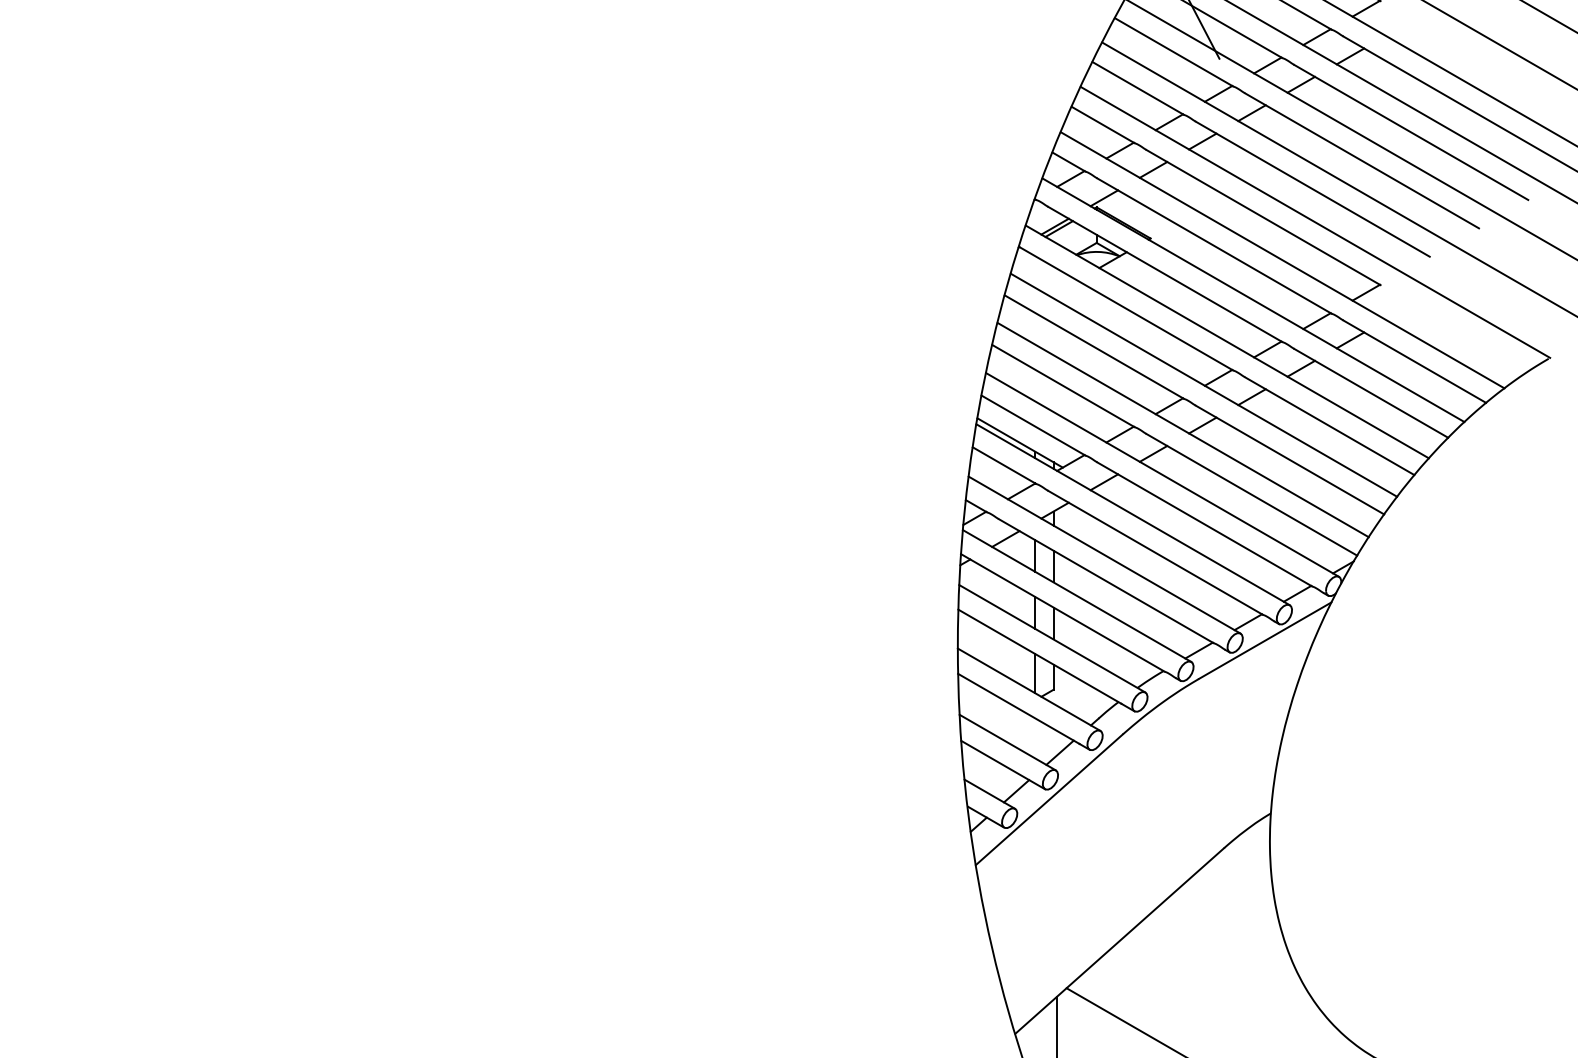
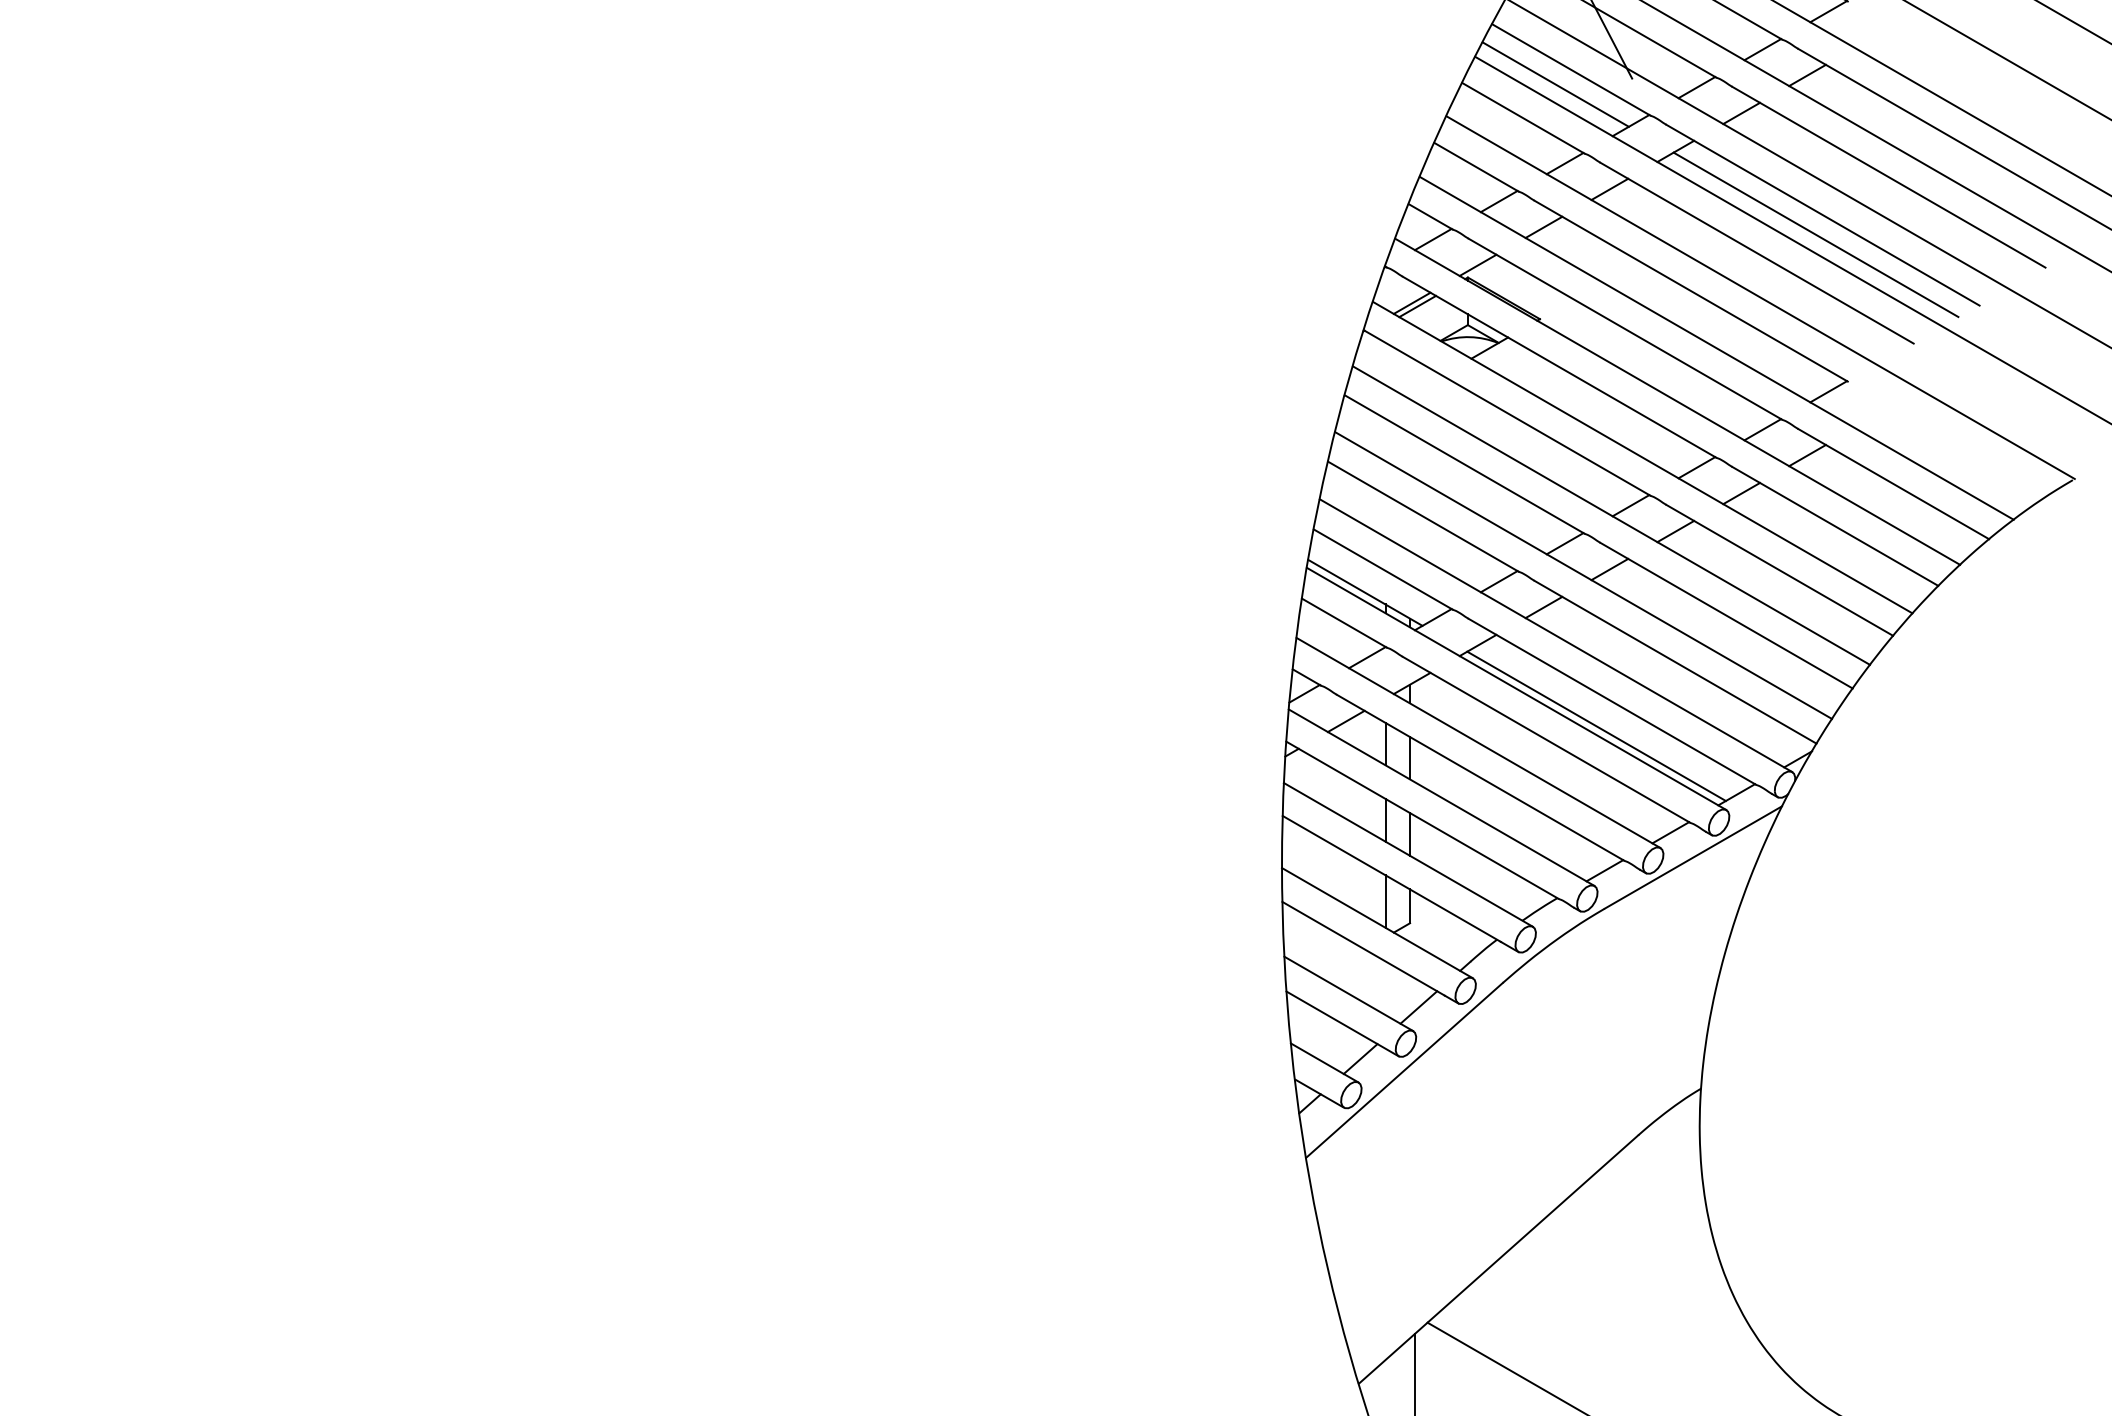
line: (1162, 63) -> (1555, 84), added
line: (1356, 175) -> (1815, 234), added
line: (1192, 542) -> (1596, 726), added

